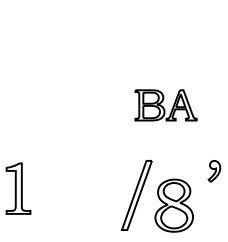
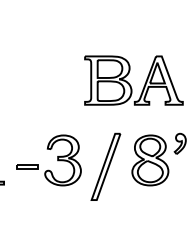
part: (165, 105) -> (133, 80), size x1.67
part: (86, 188) -> (57, 160), added
part: (173, 205) -> (149, 160), moved

